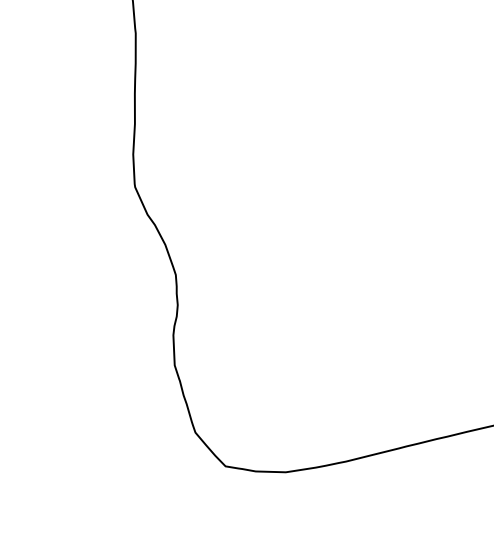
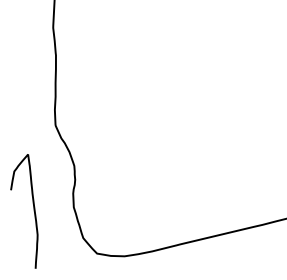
curve: (86, 374) -> (33, 211), added

